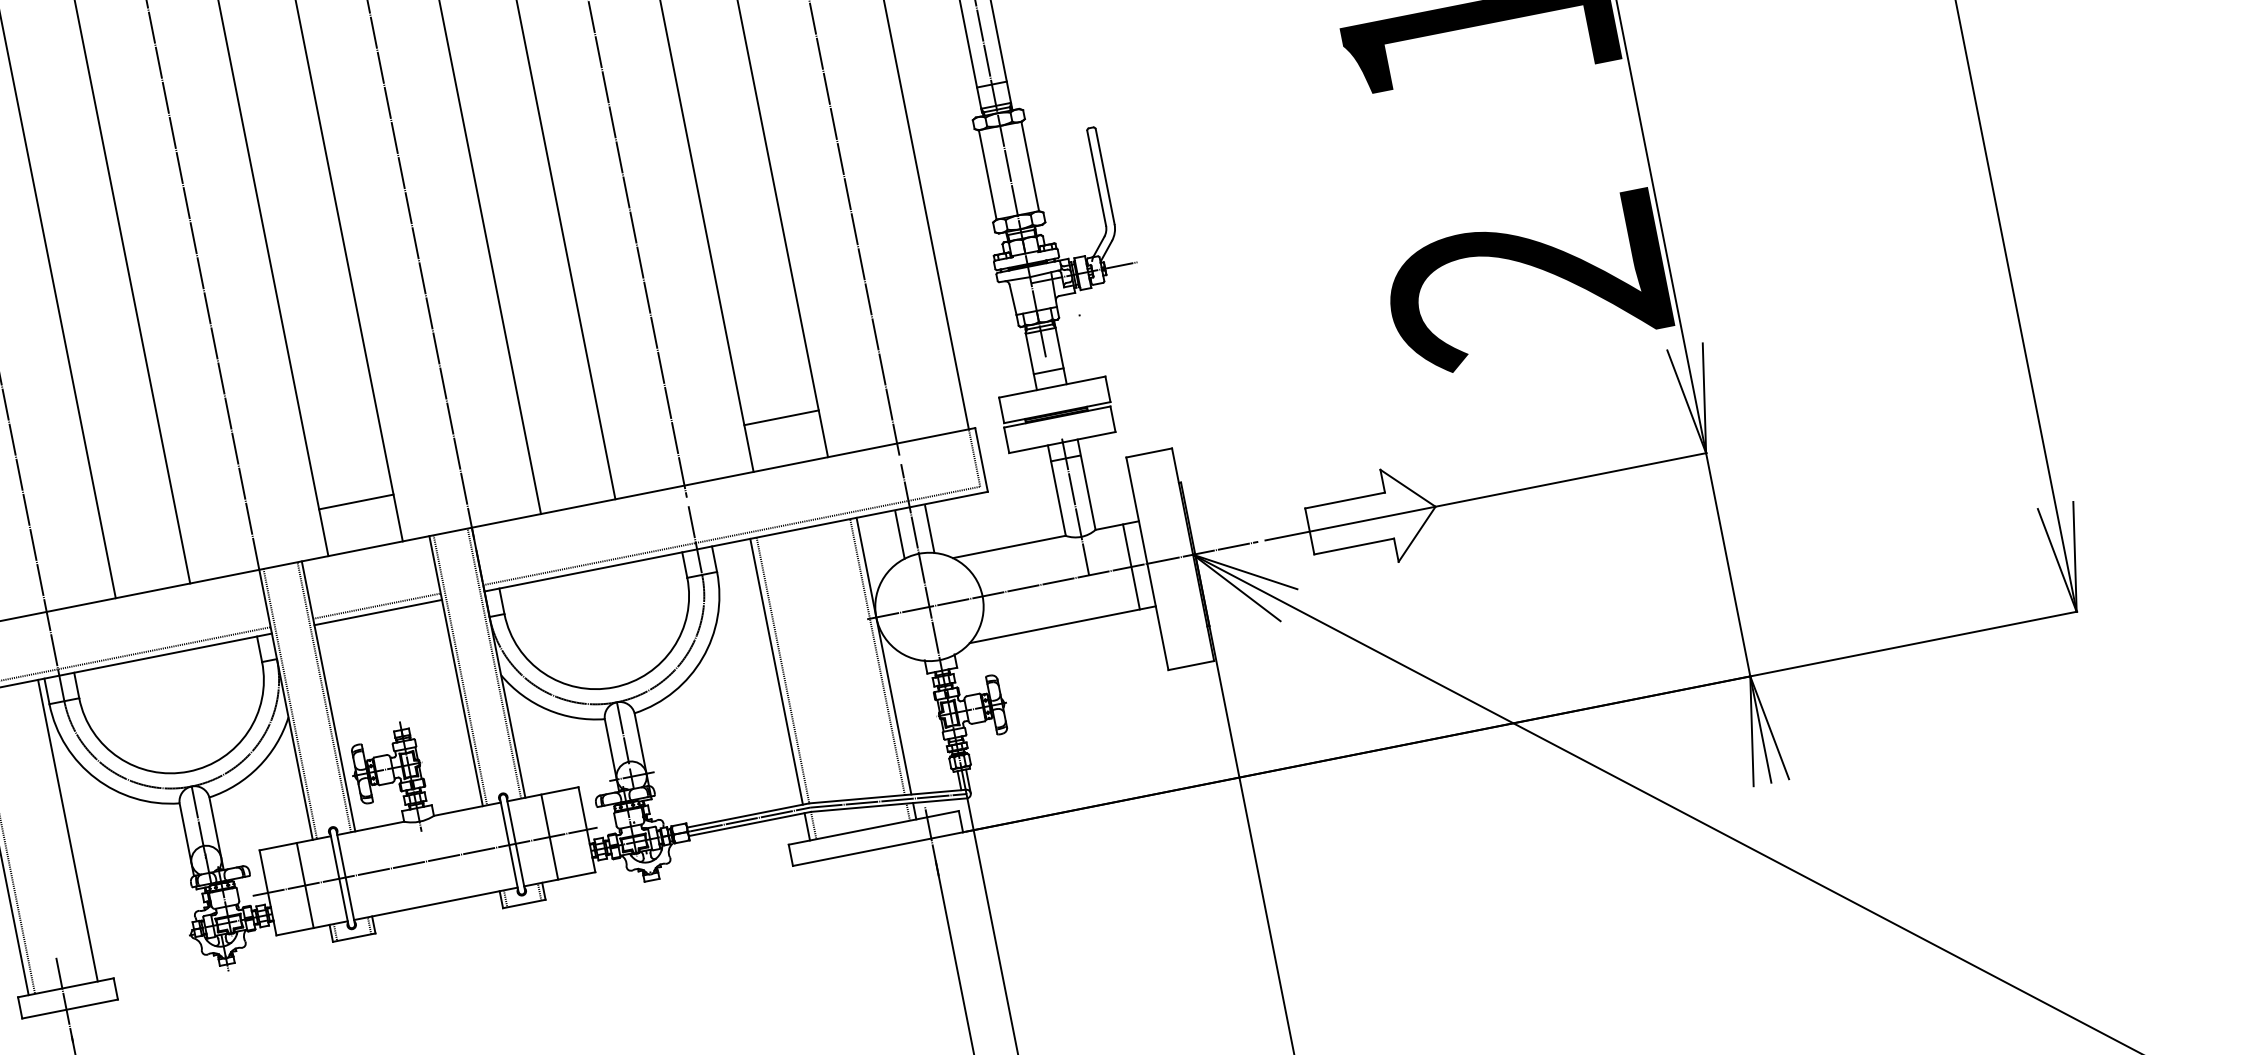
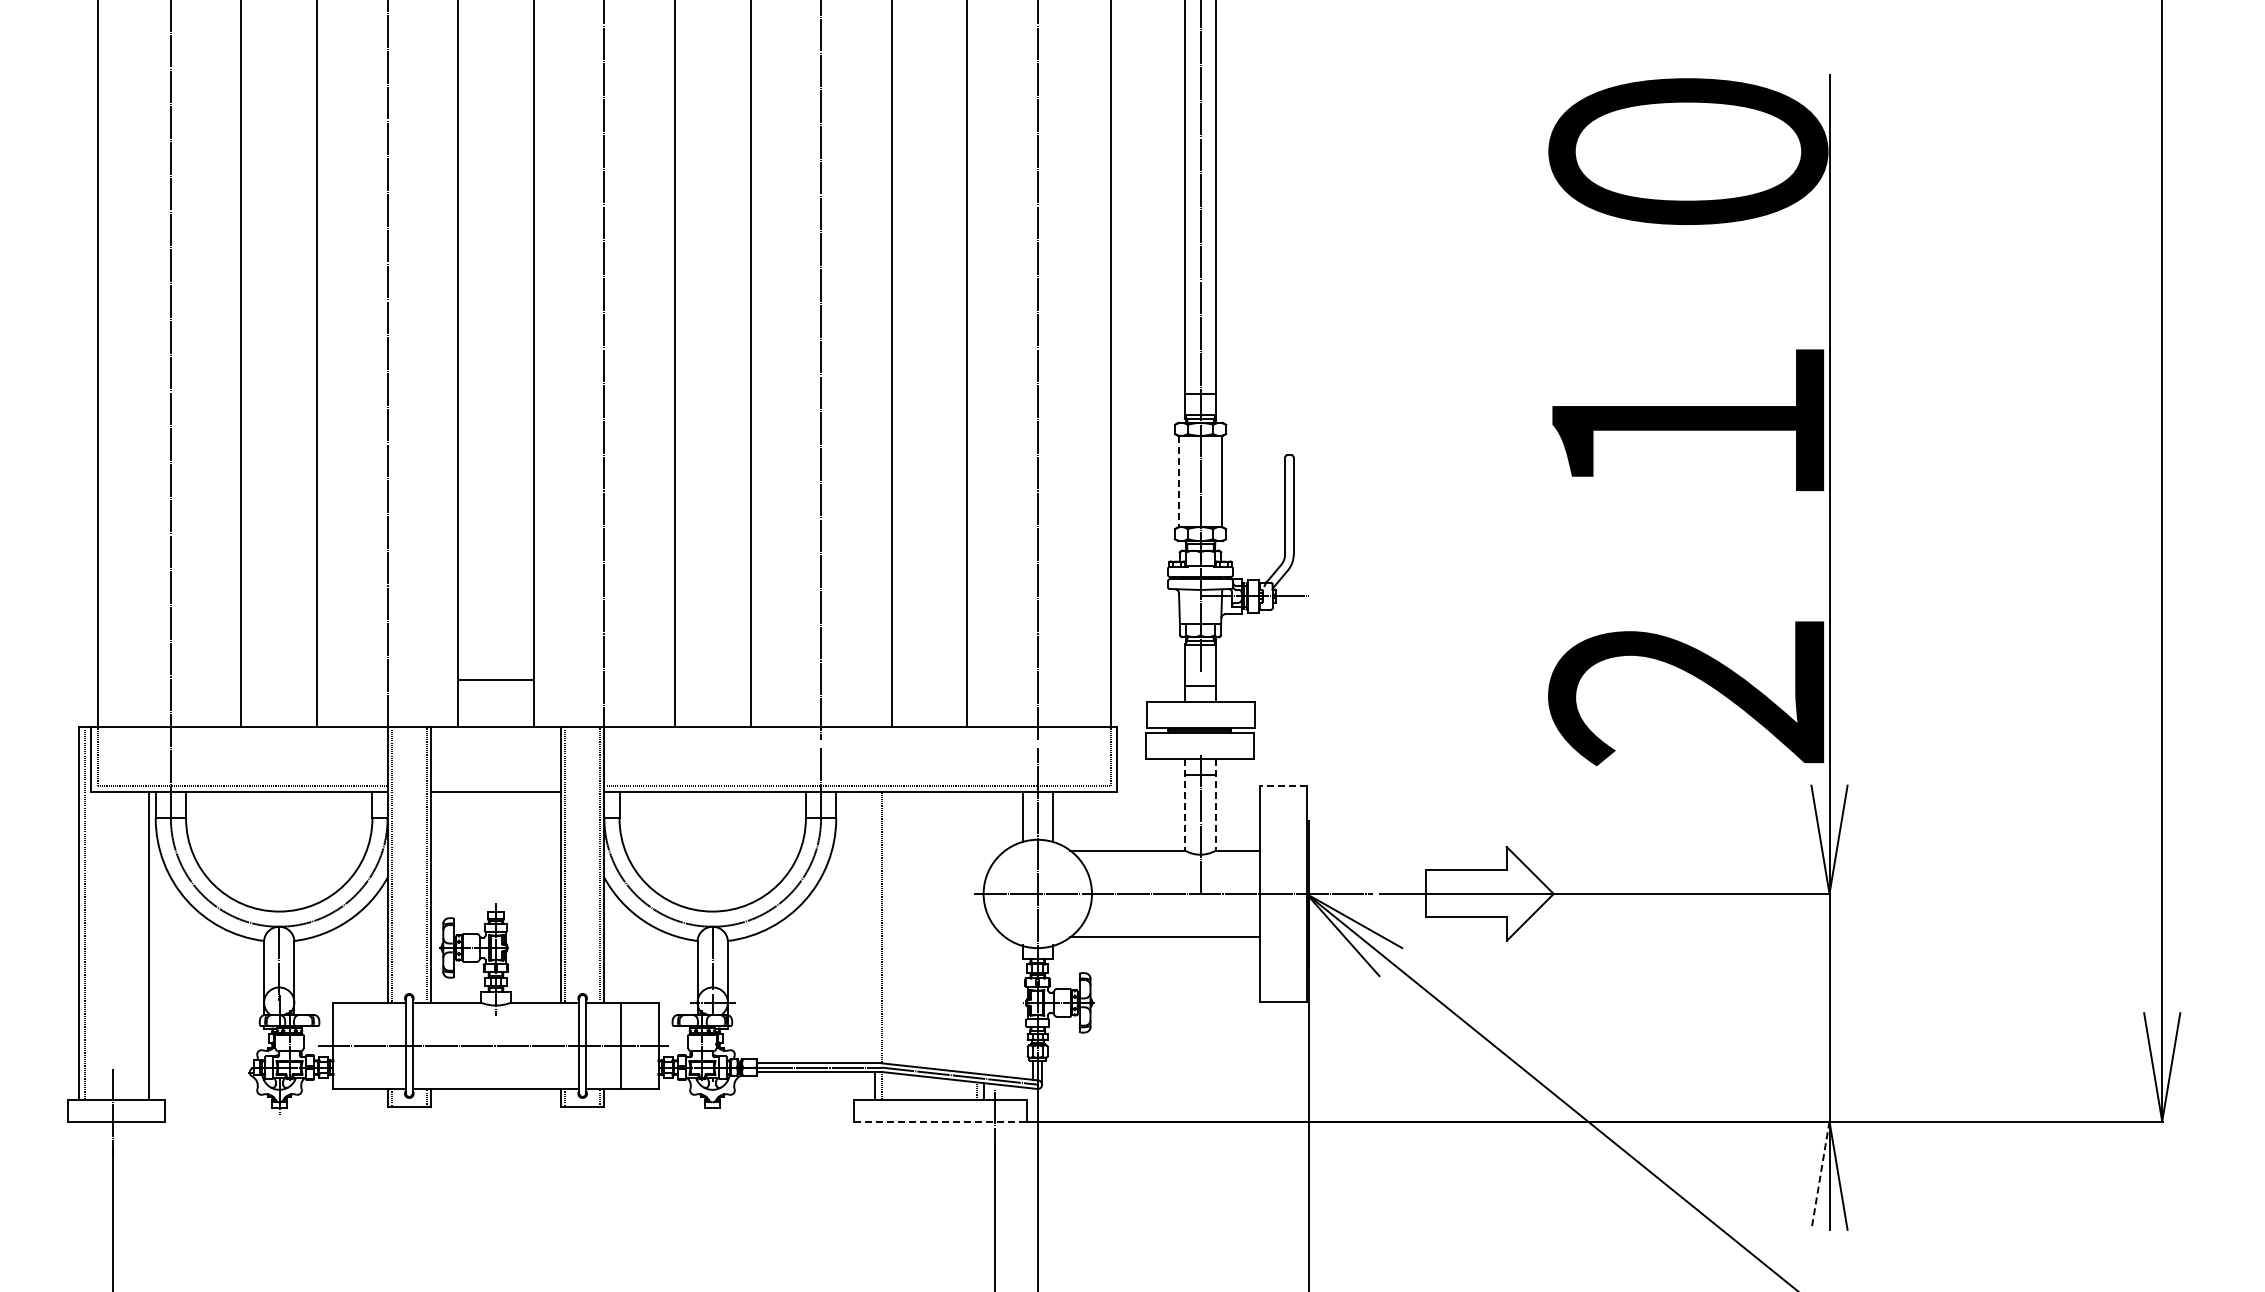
line: (987, 175) -> (1178, 481), solid -> dashed
line: (781, 417) -> (929, 679), removed
line: (1148, 453) -> (1282, 785), solid -> dashed
line: (1086, 485) -> (1215, 805), solid -> dashed
line: (1057, 491) -> (1185, 805), solid -> dashed
line: (1131, 566) -> (1243, 893), removed
line: (376, 605) -> (495, 785), removed
line: (877, 656) -> (977, 932), removed
line: (883, 656) -> (983, 933), removed
line: (776, 671) -> (875, 927), removed
line: (1751, 731) -> (1820, 1175), solid -> dashed
line: (878, 849) -> (940, 1121), solid -> dashed
line: (305, 885) -> (371, 1045), removed

